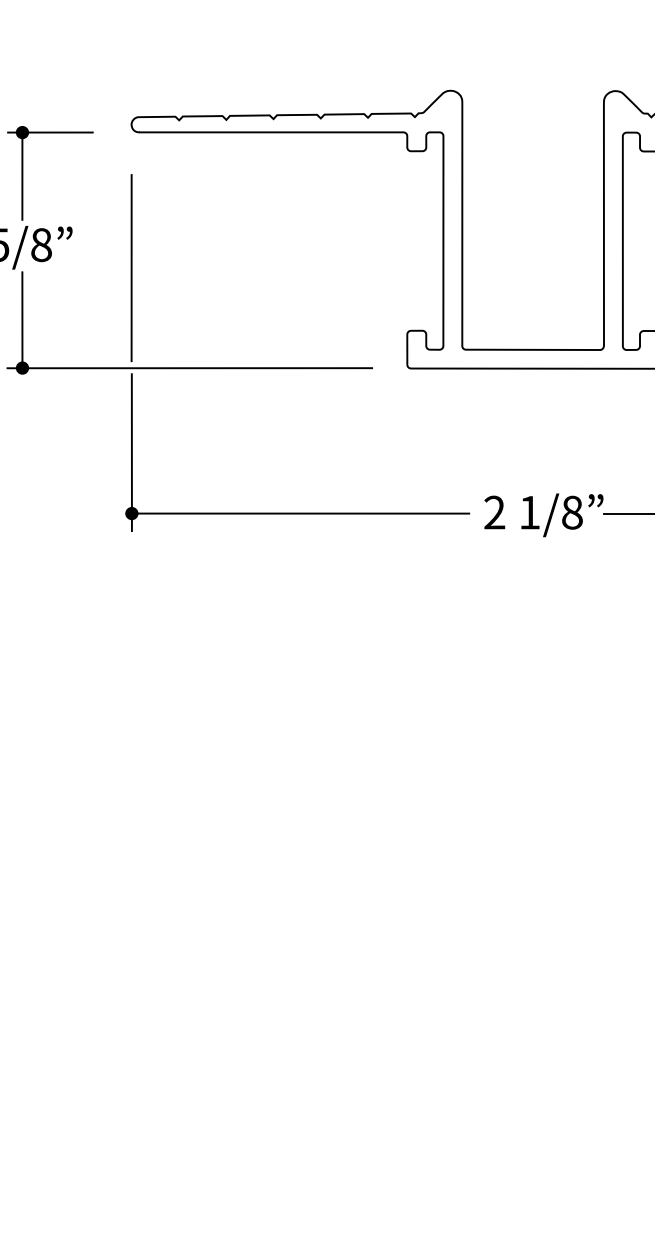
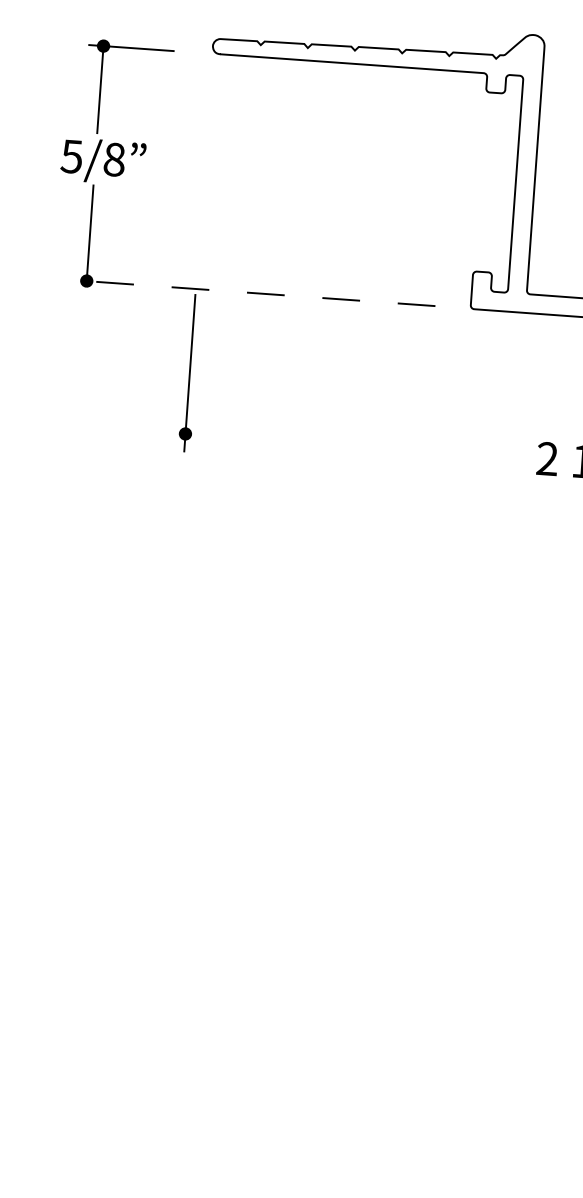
line: (131, 268) -> (202, 189), removed
line: (189, 368) -> (253, 293), solid -> dashed
line: (300, 513) -> (353, 445), removed

